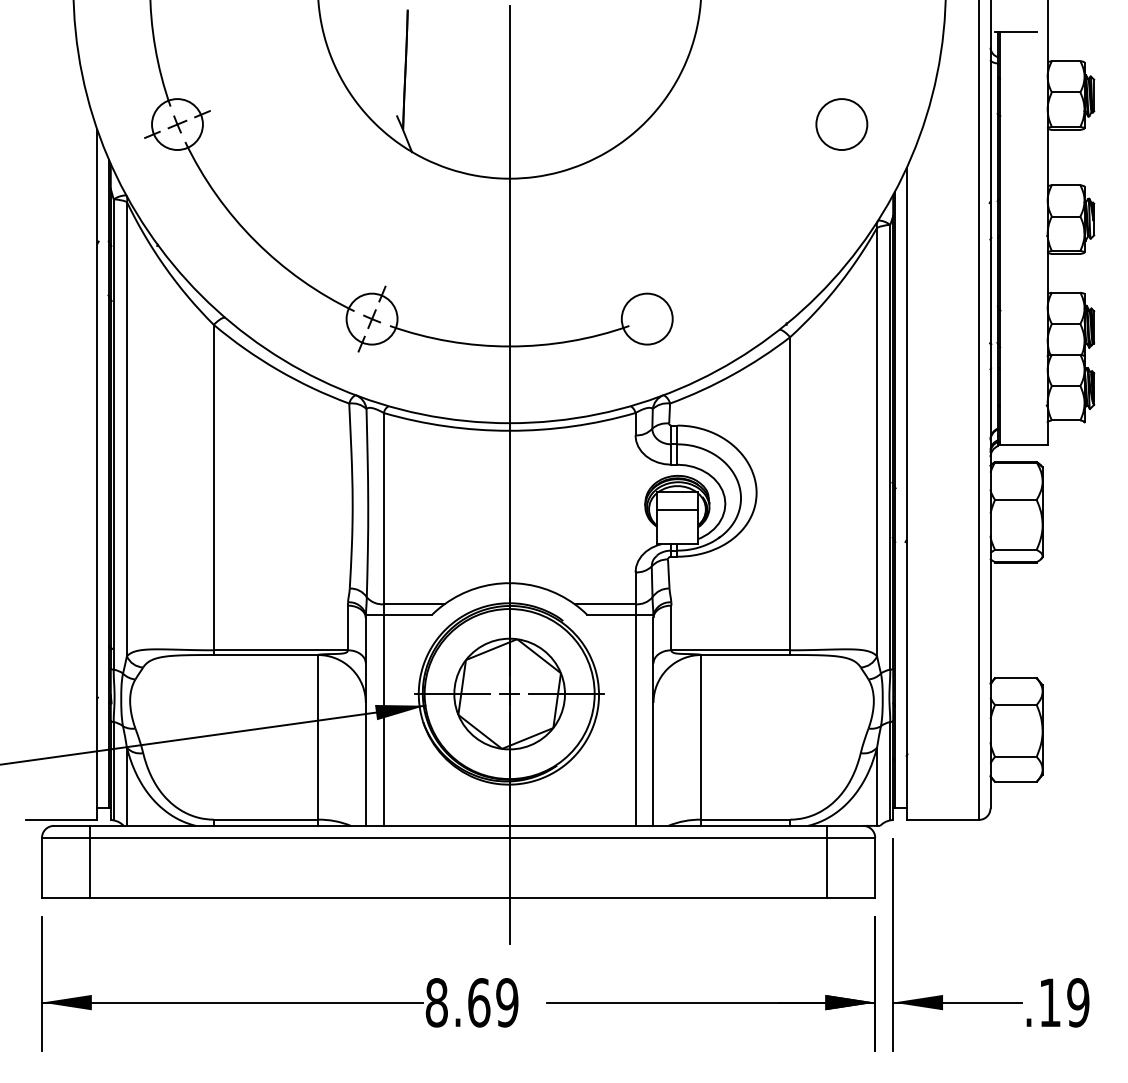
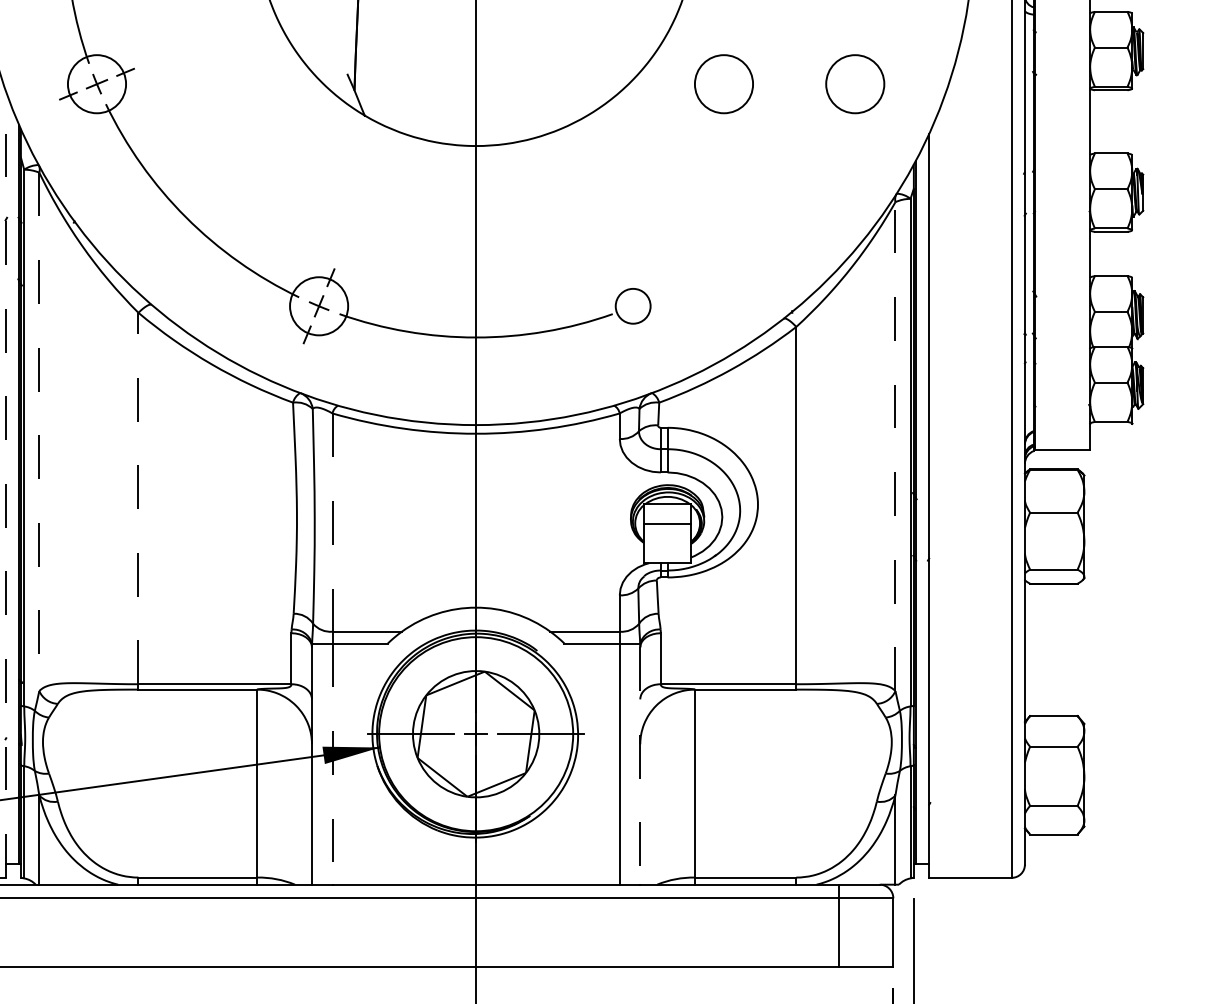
circle: (726, 124) -> (723, 84), added
circle: (646, 318) -> (632, 305), size x0.6
line: (126, 429) -> (38, 432), solid -> dashed
line: (877, 441) -> (895, 445), solid -> dashed
line: (97, 474) -> (5, 483), solid -> dashed
line: (213, 487) -> (138, 498), solid -> dashed
line: (383, 508) -> (332, 522), solid -> dashed
line: (383, 720) -> (332, 764), solid -> dashed
line: (653, 721) -> (640, 765), solid -> dashed

